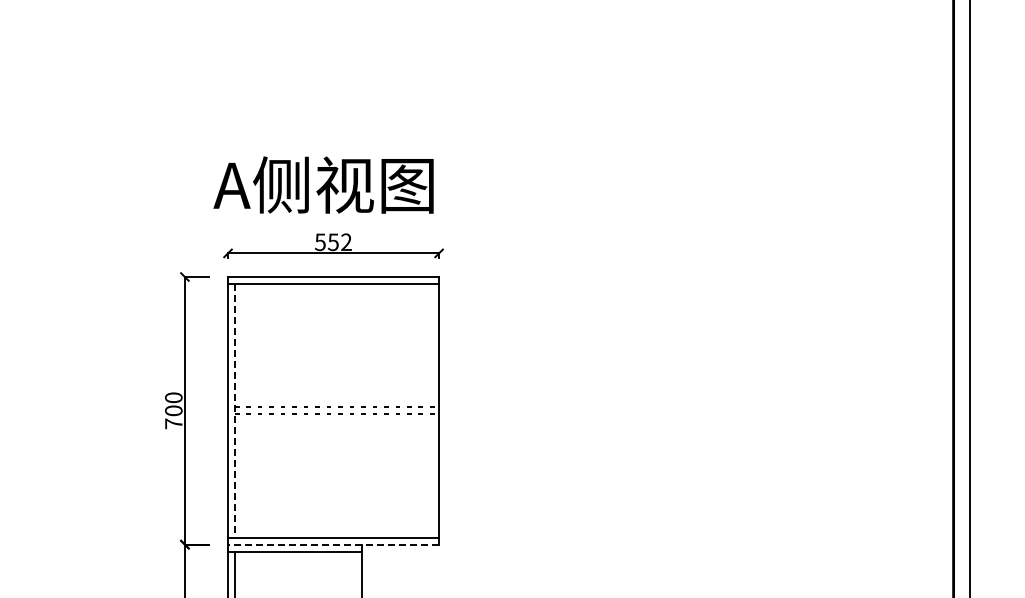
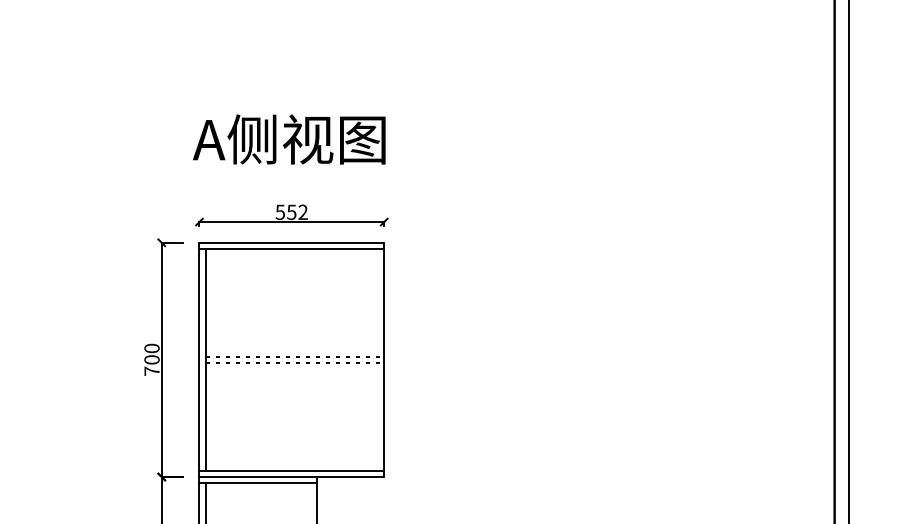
text: (323, 184) -> (289, 139), moved
line: (234, 410) -> (205, 359), dashed -> solid
line: (333, 544) -> (291, 476), dashed -> solid

